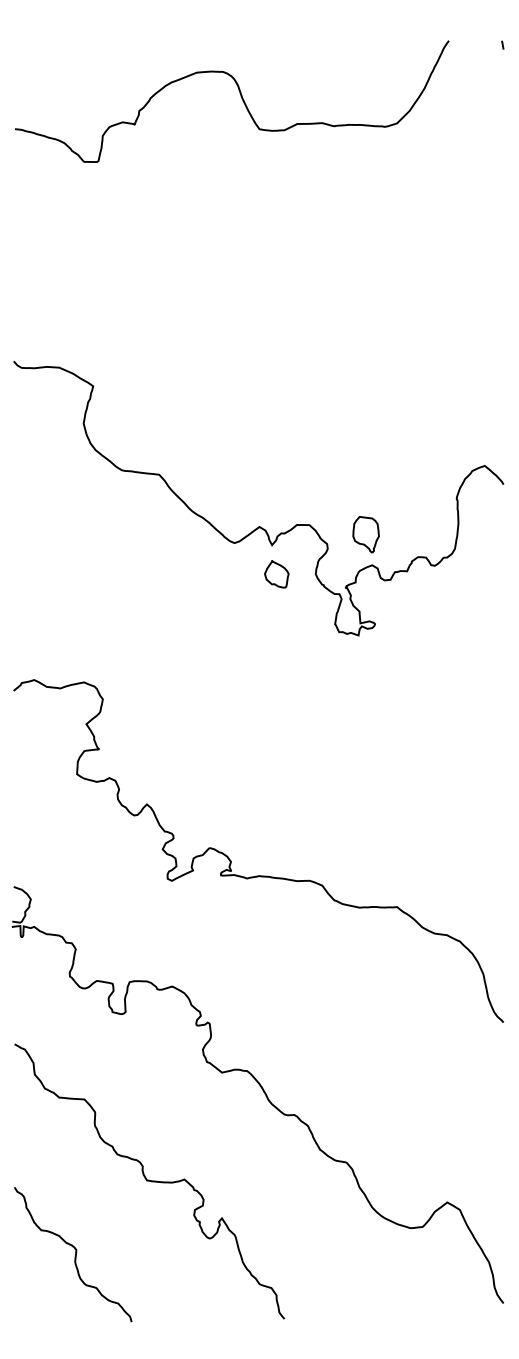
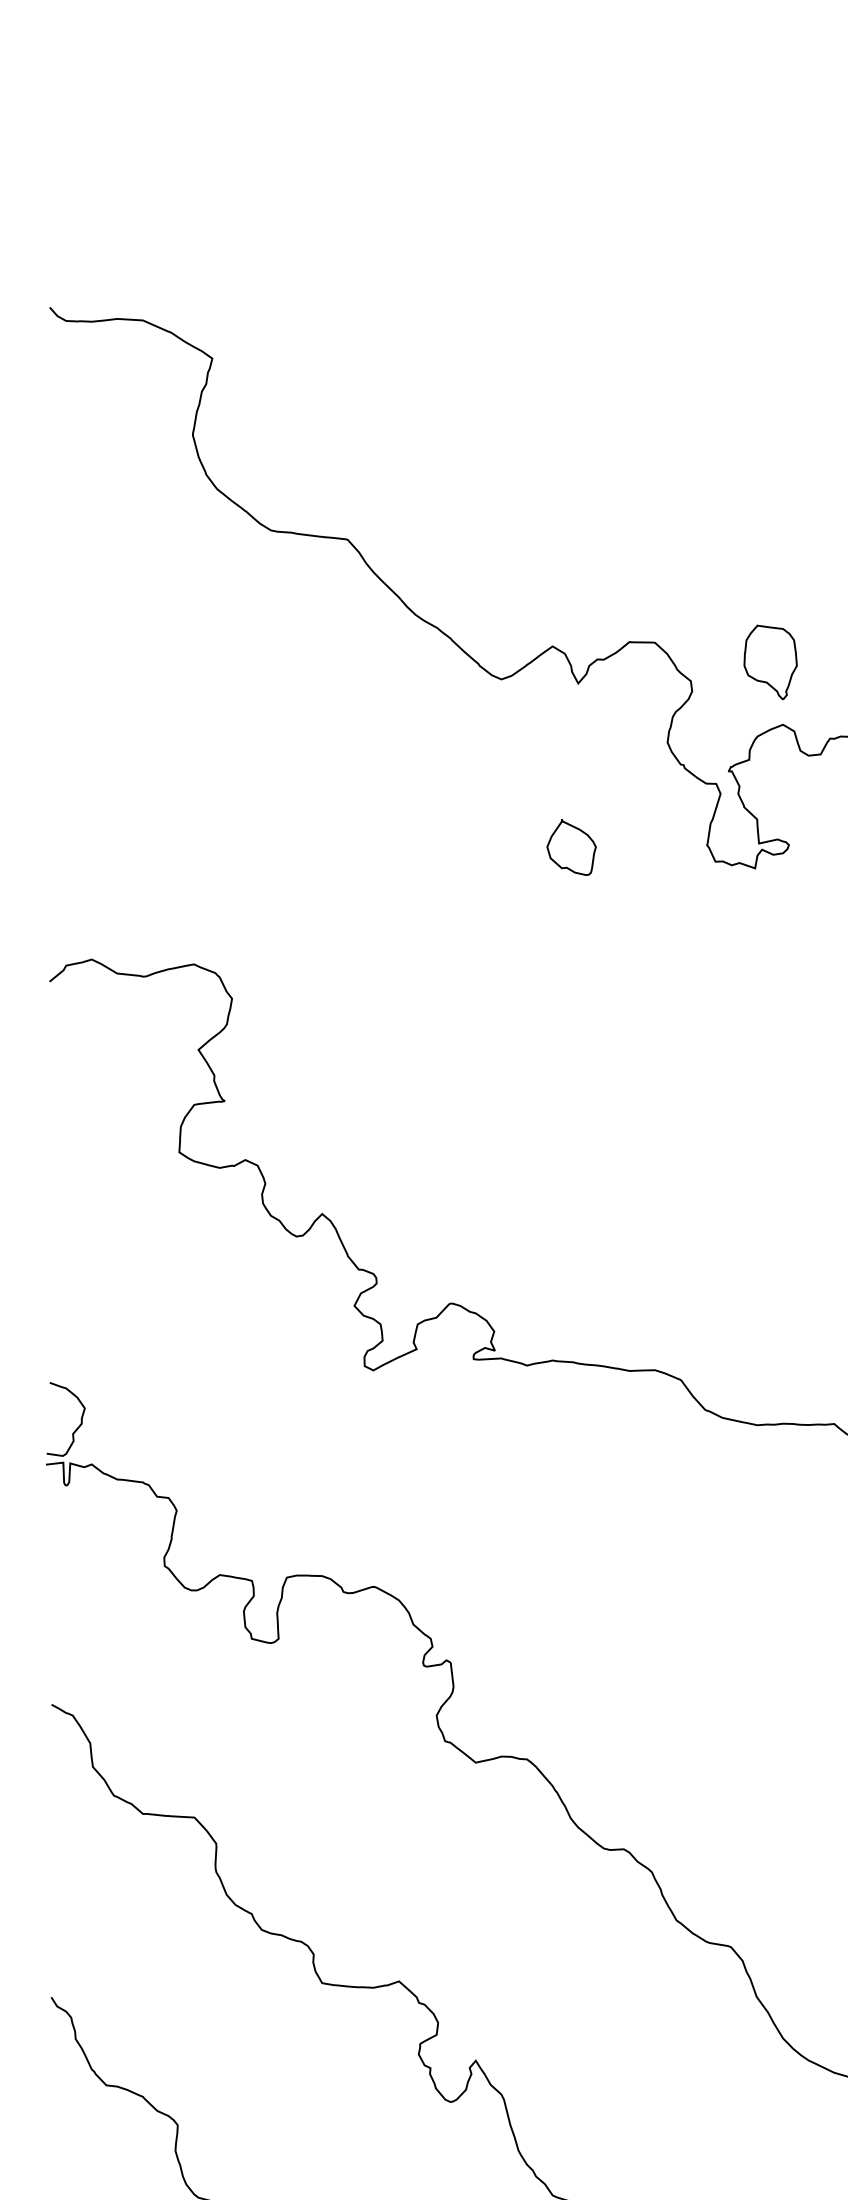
part: (276, 574) -> (570, 847), moved

